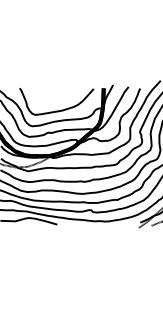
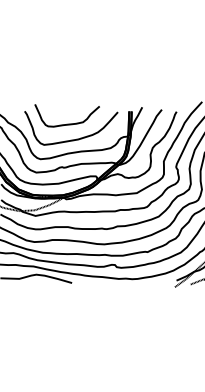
curve: (52, 97) -> (66, 123), added

